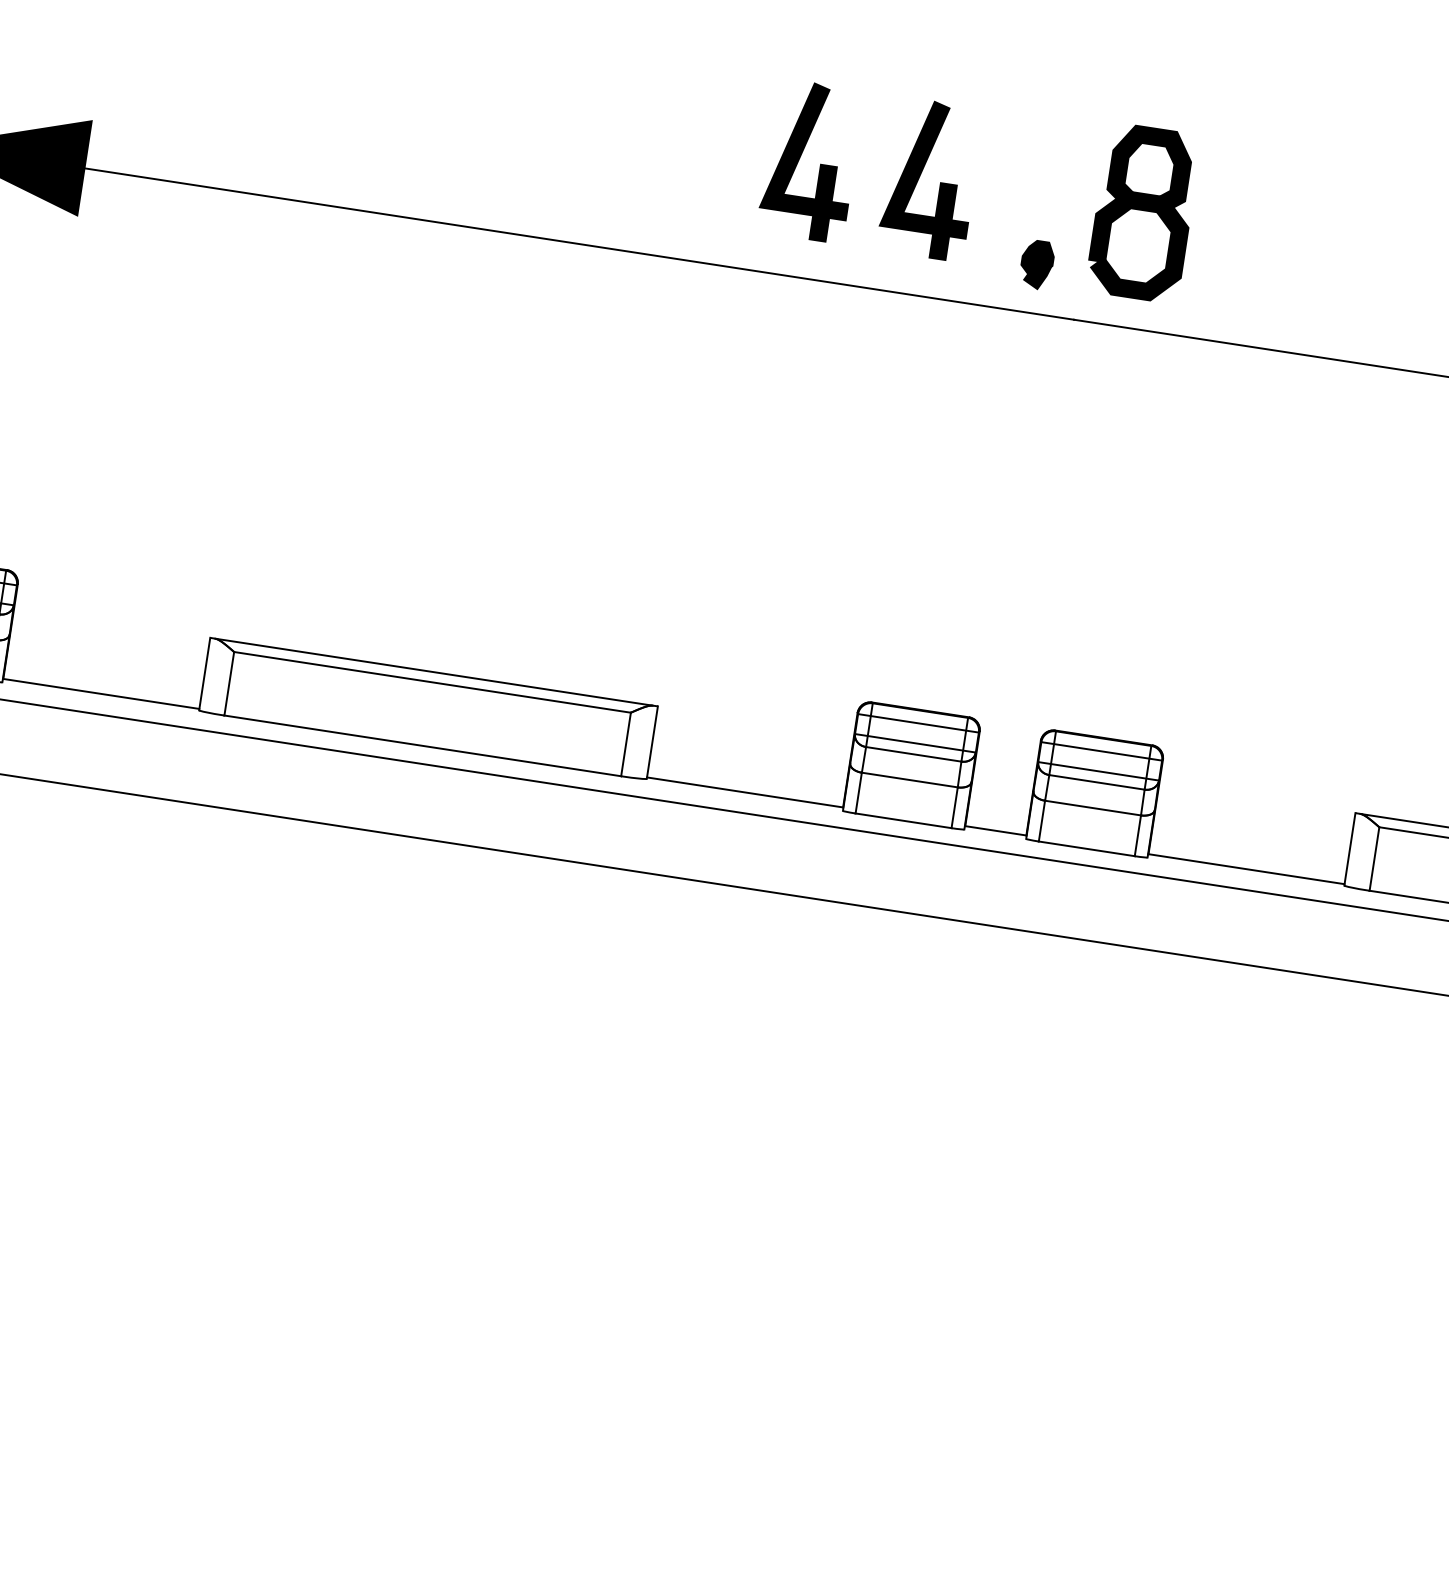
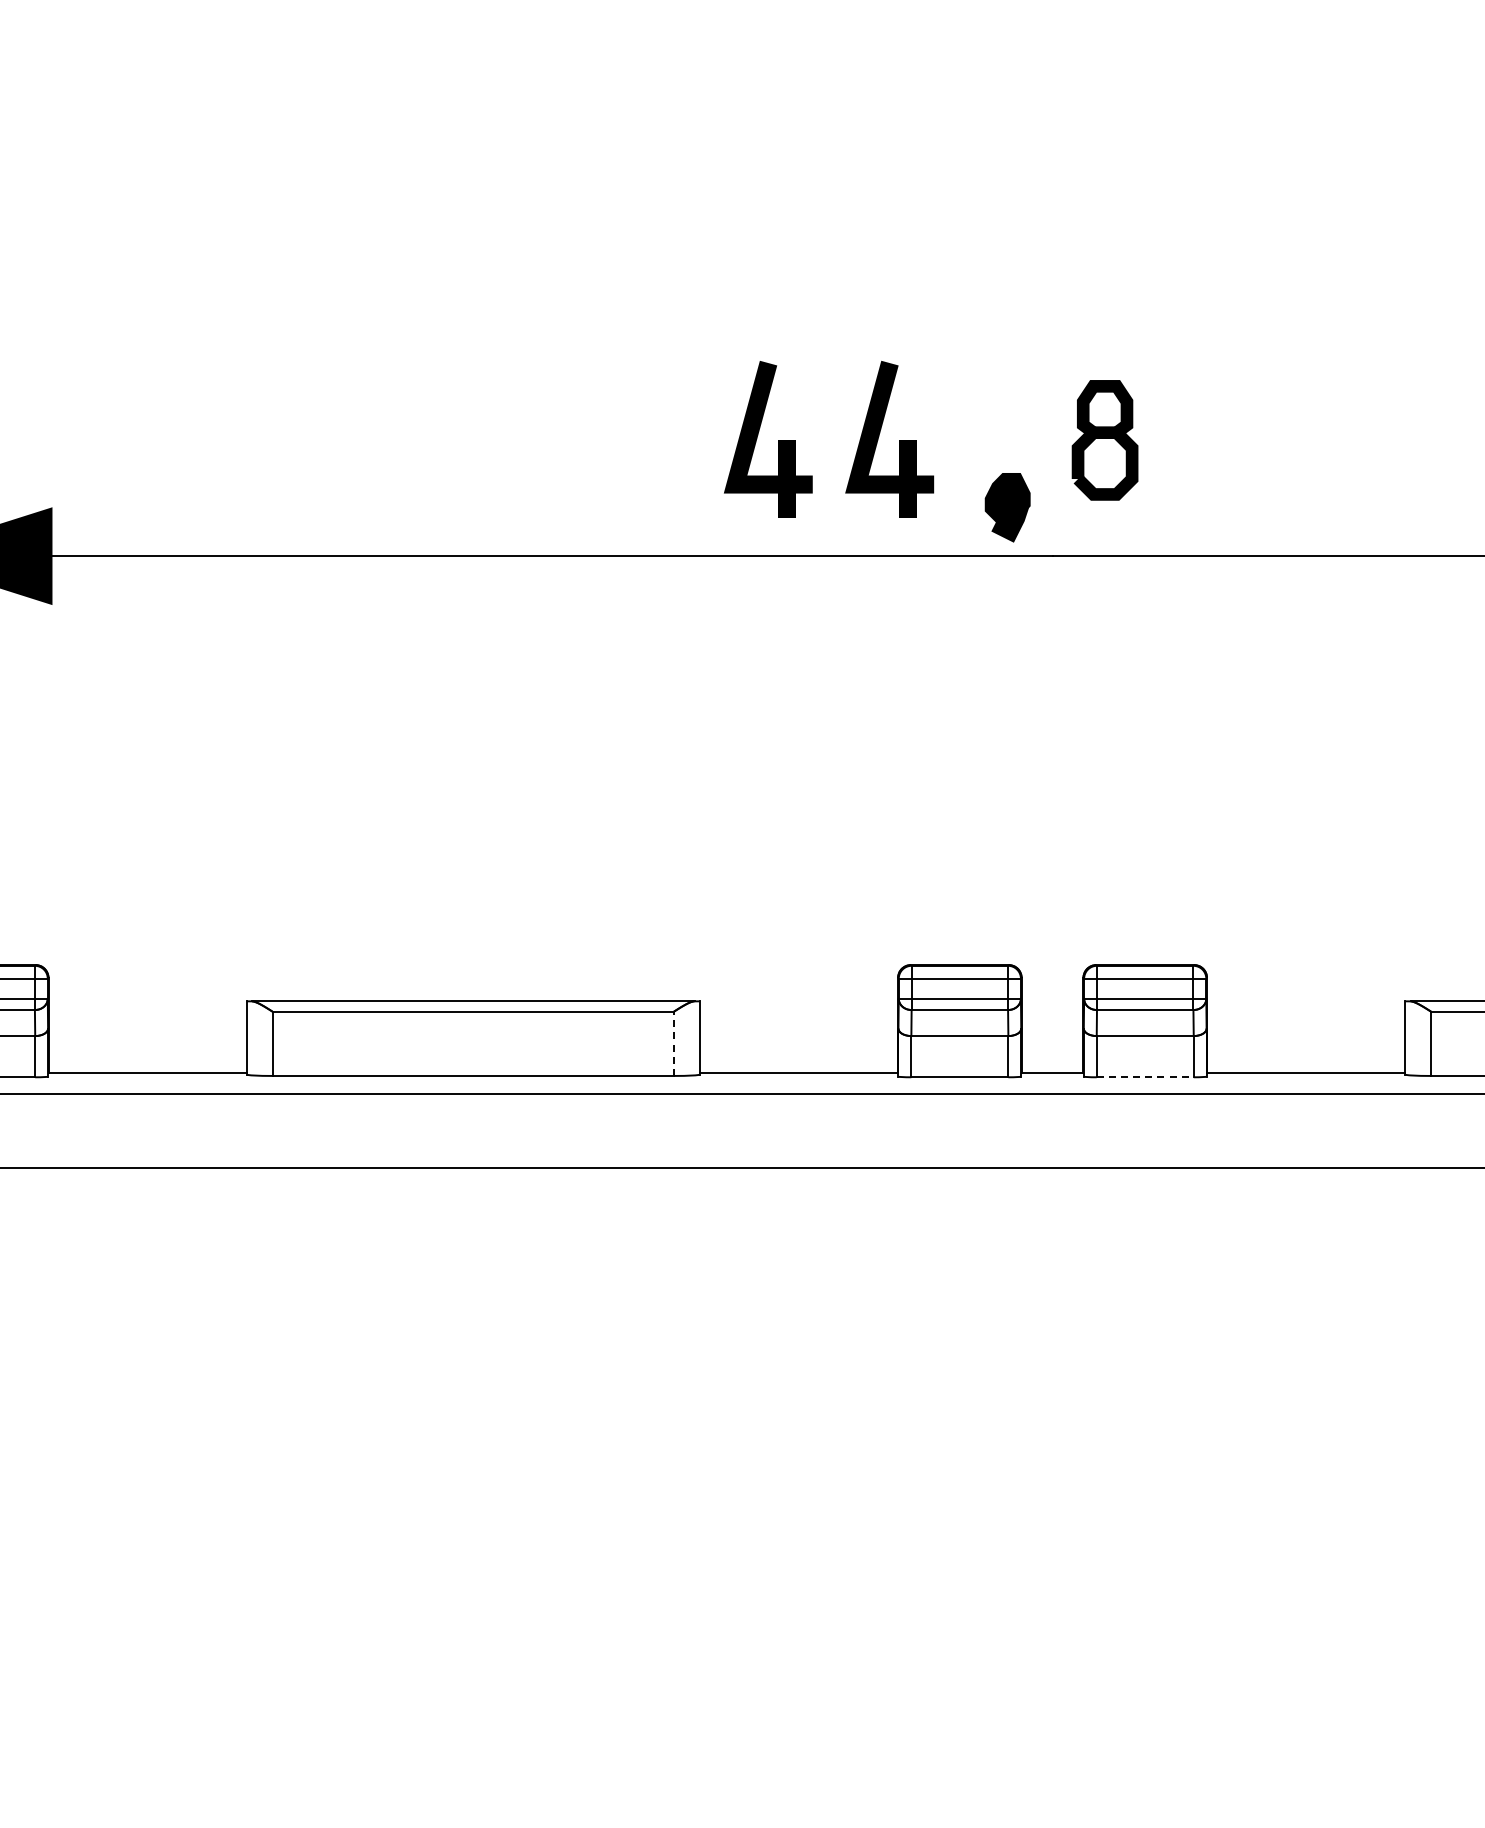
part: (1142, 213) -> (1104, 440), size x0.7
part: (1036, 264) -> (1007, 507), size x1.4
line: (625, 744) -> (673, 1043), solid -> dashed
line: (1087, 849) -> (1145, 1077), solid -> dashed

